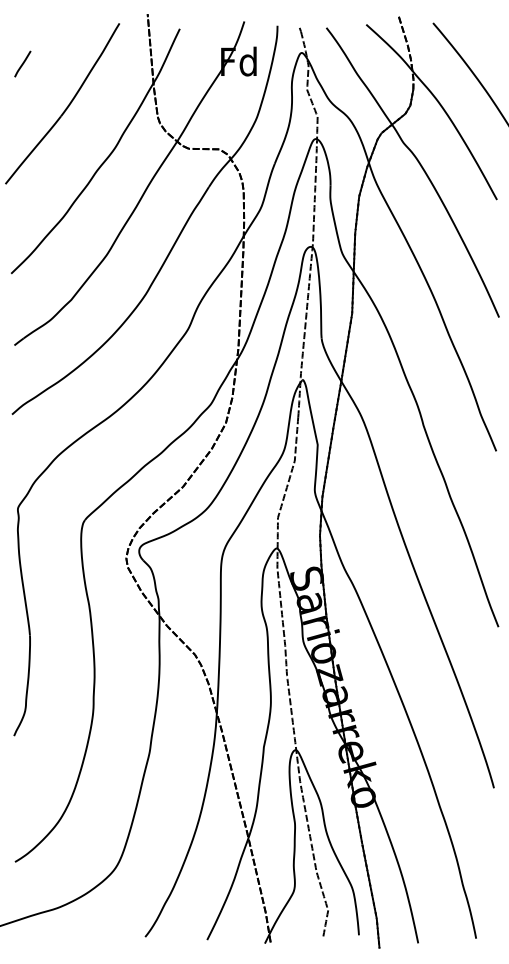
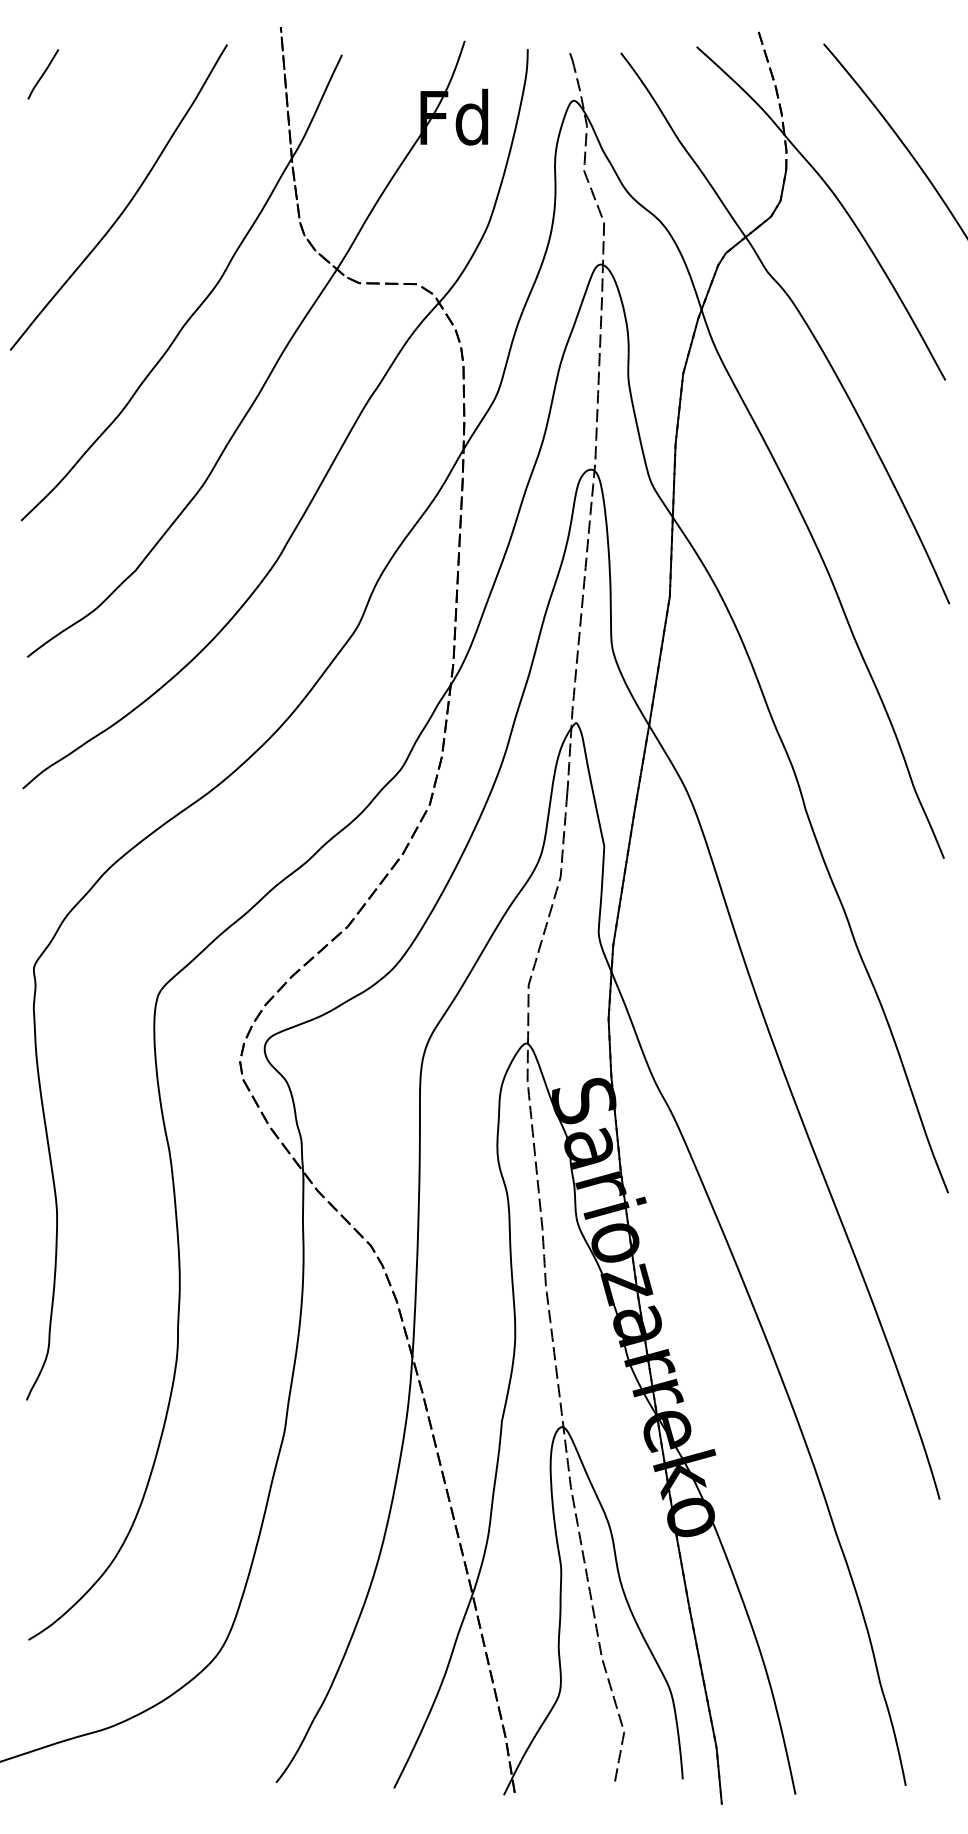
line: (22, 63) -> (42, 73), moved

